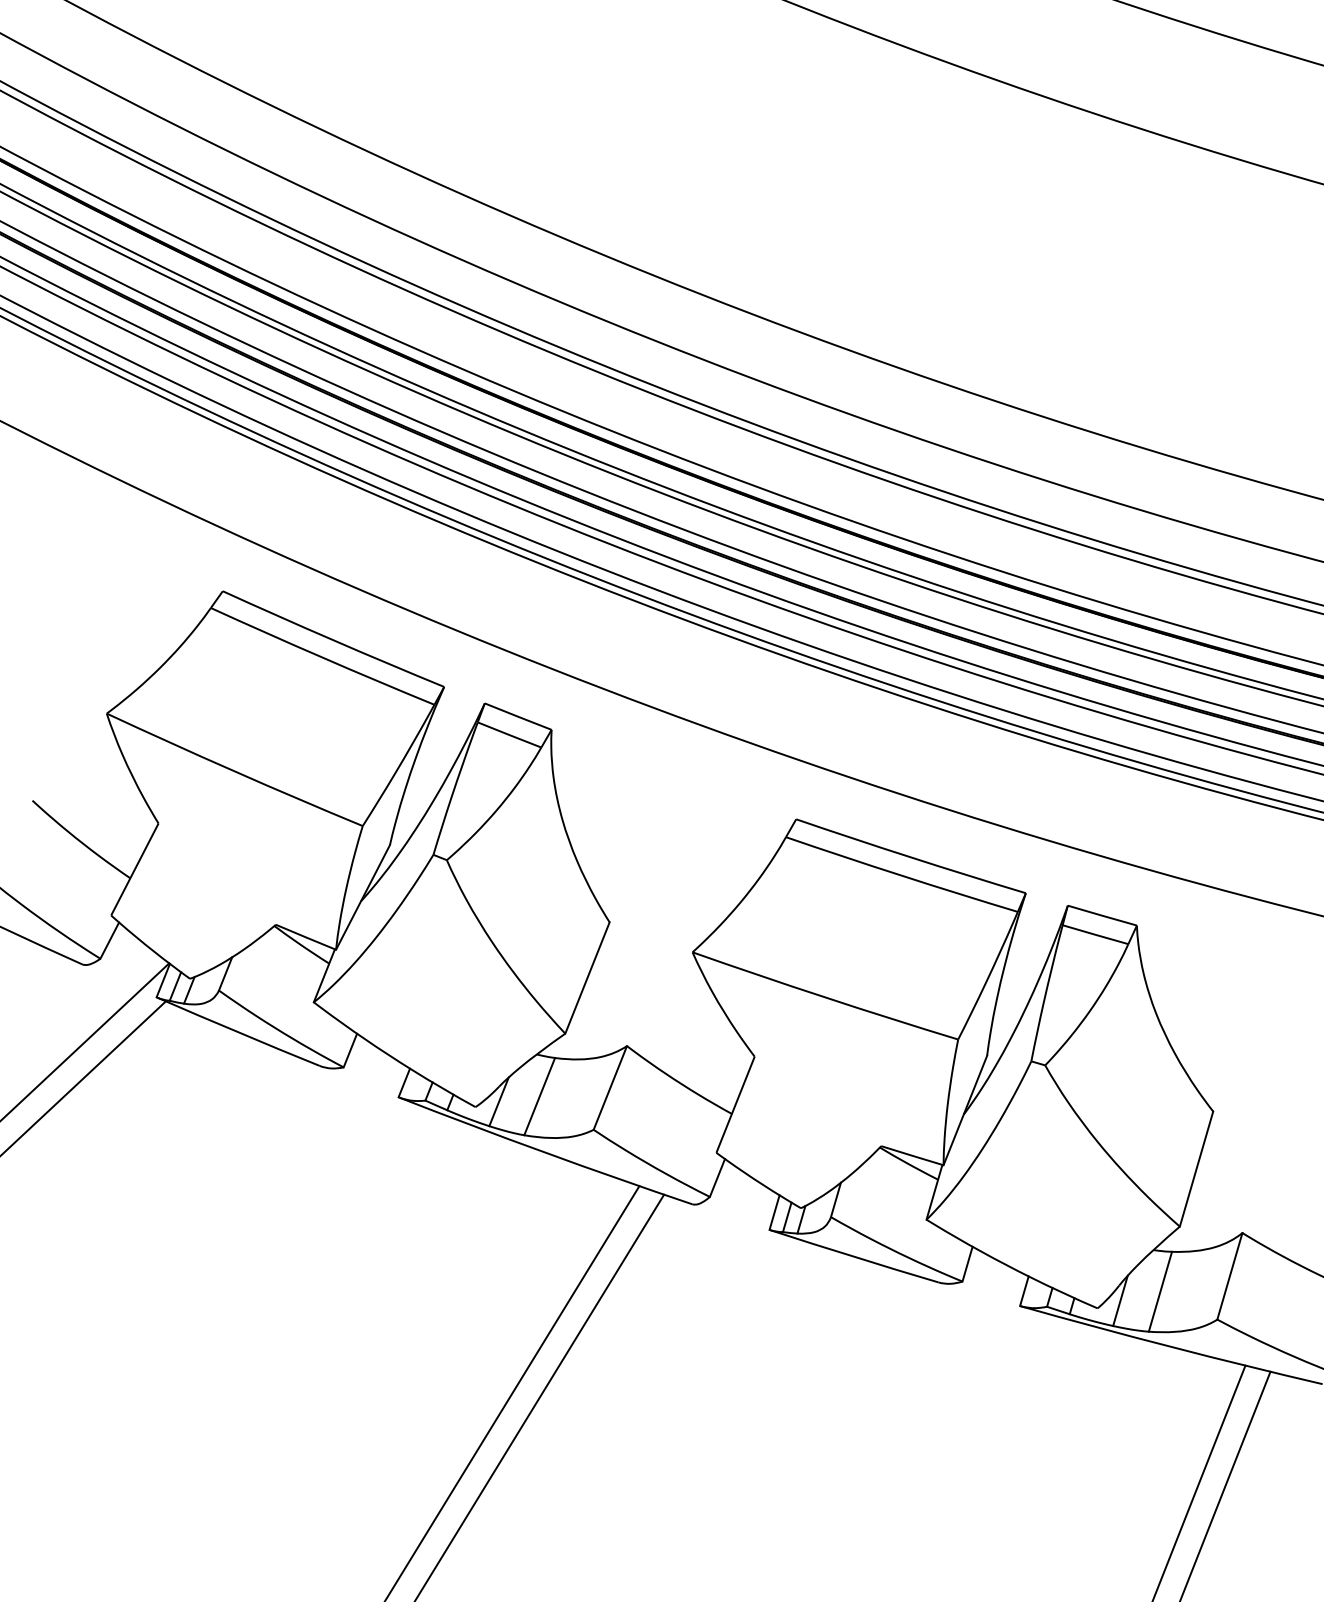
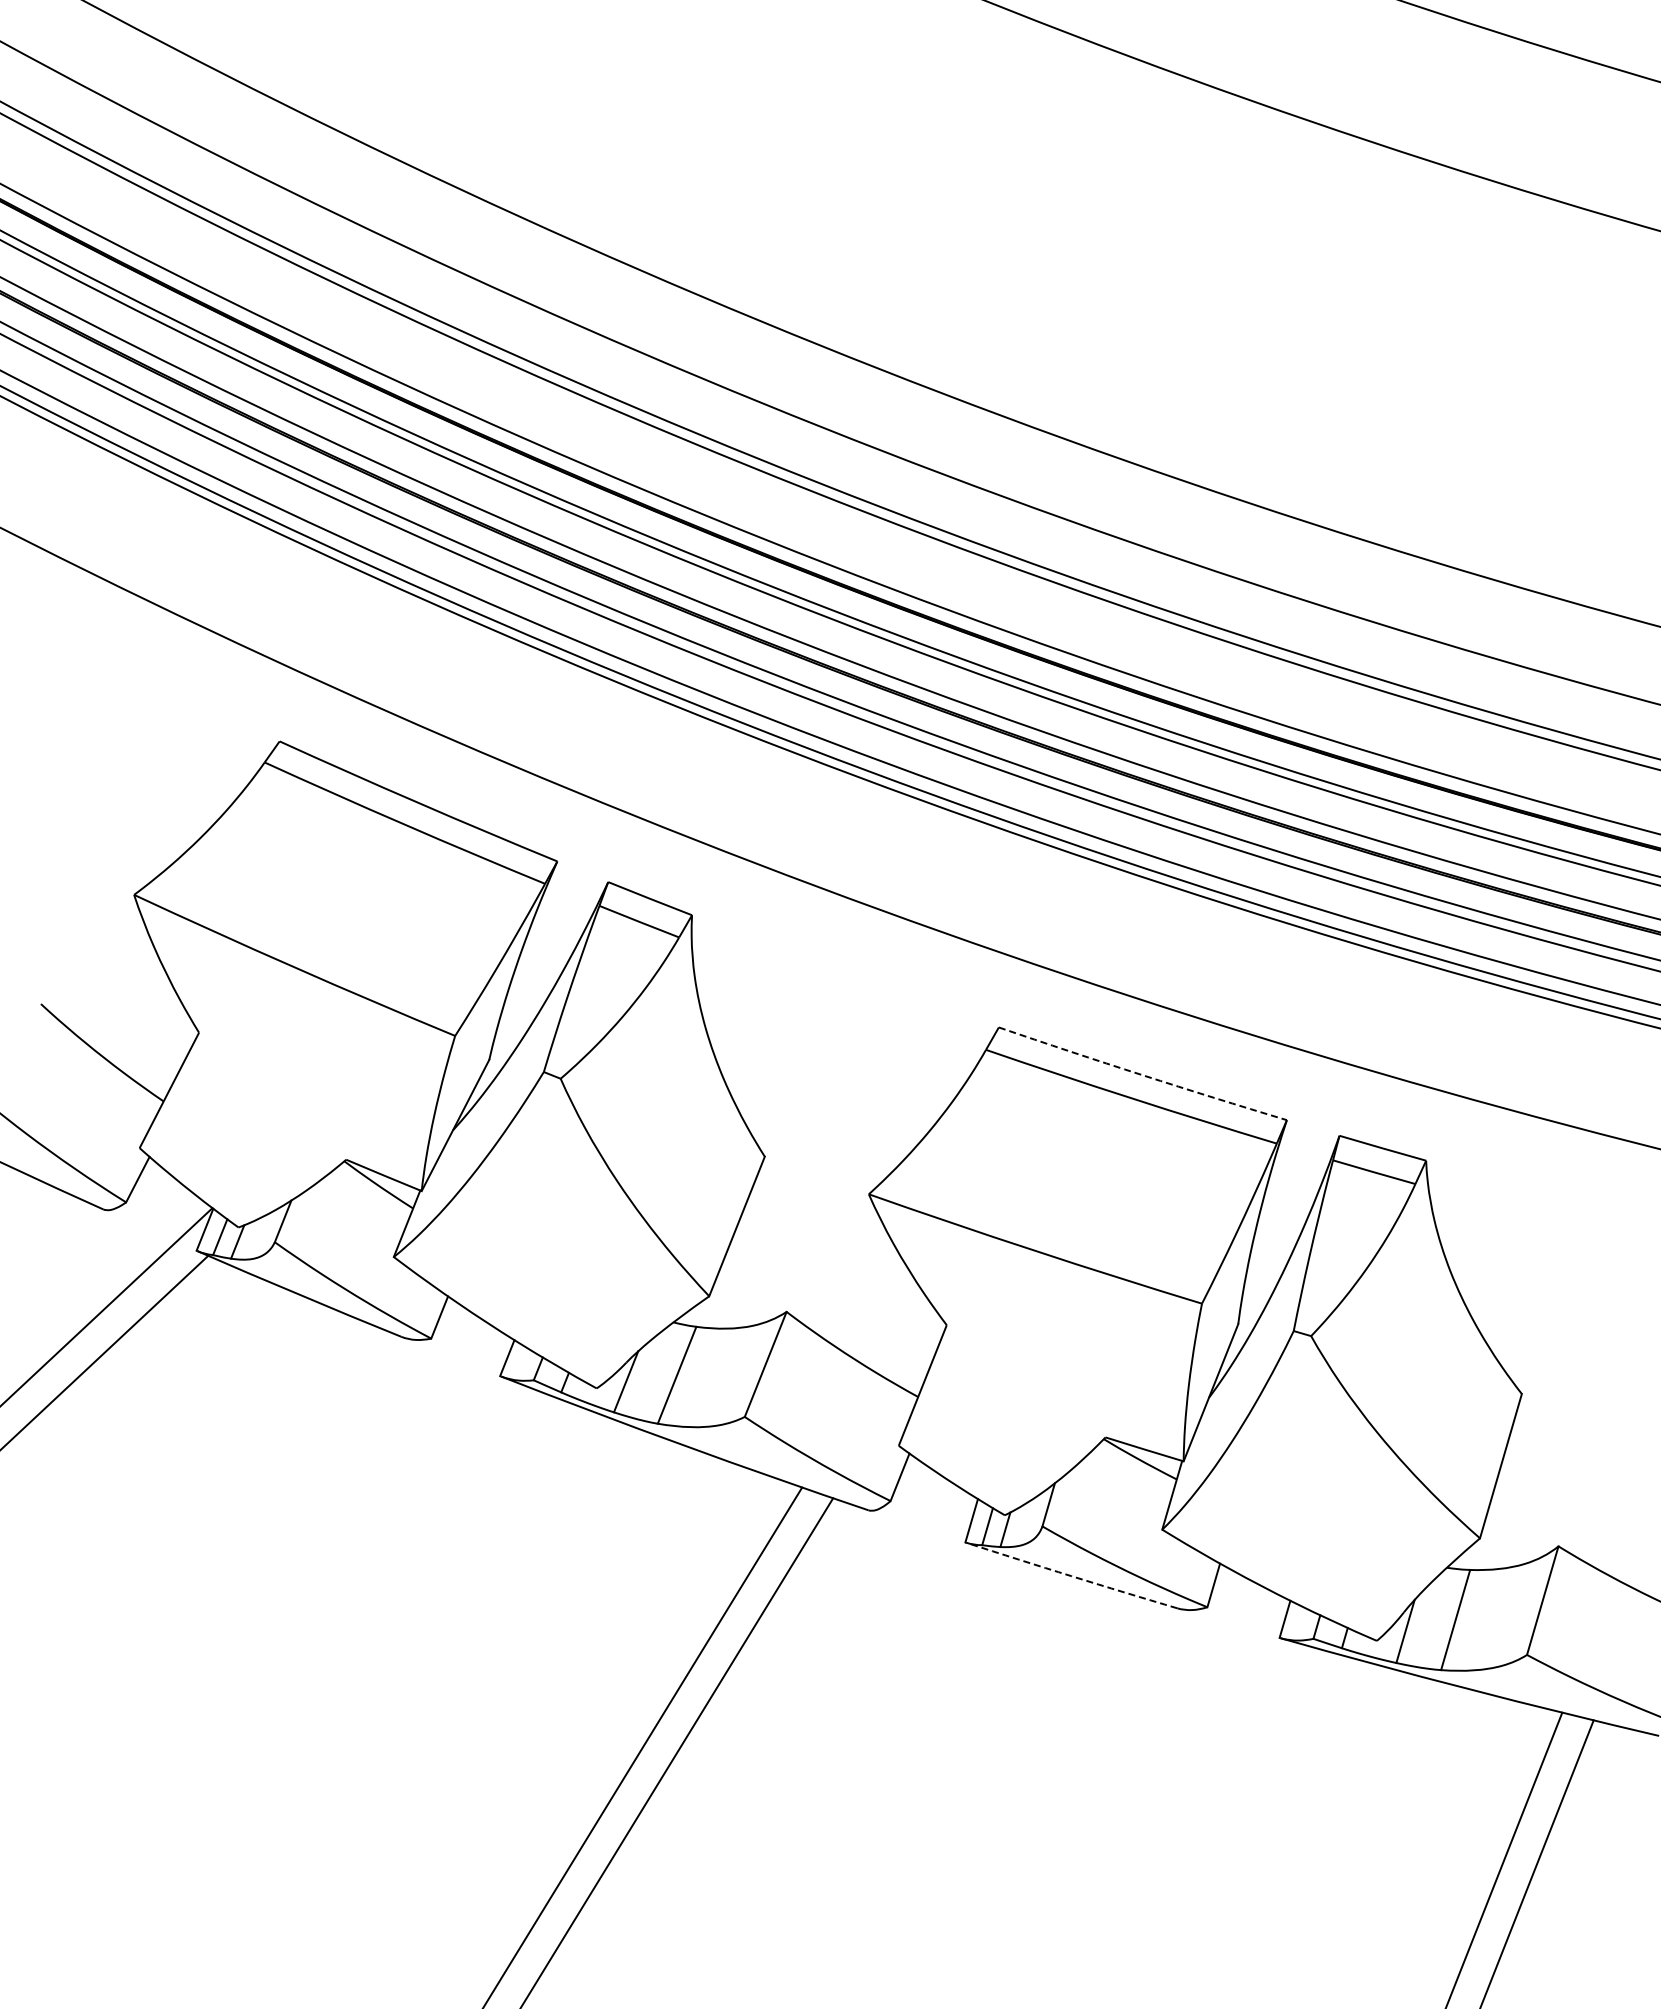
arc: (910, 857) -> (1142, 1075), solid -> dashed
arc: (854, 1257) -> (1071, 1576), solid -> dashed

